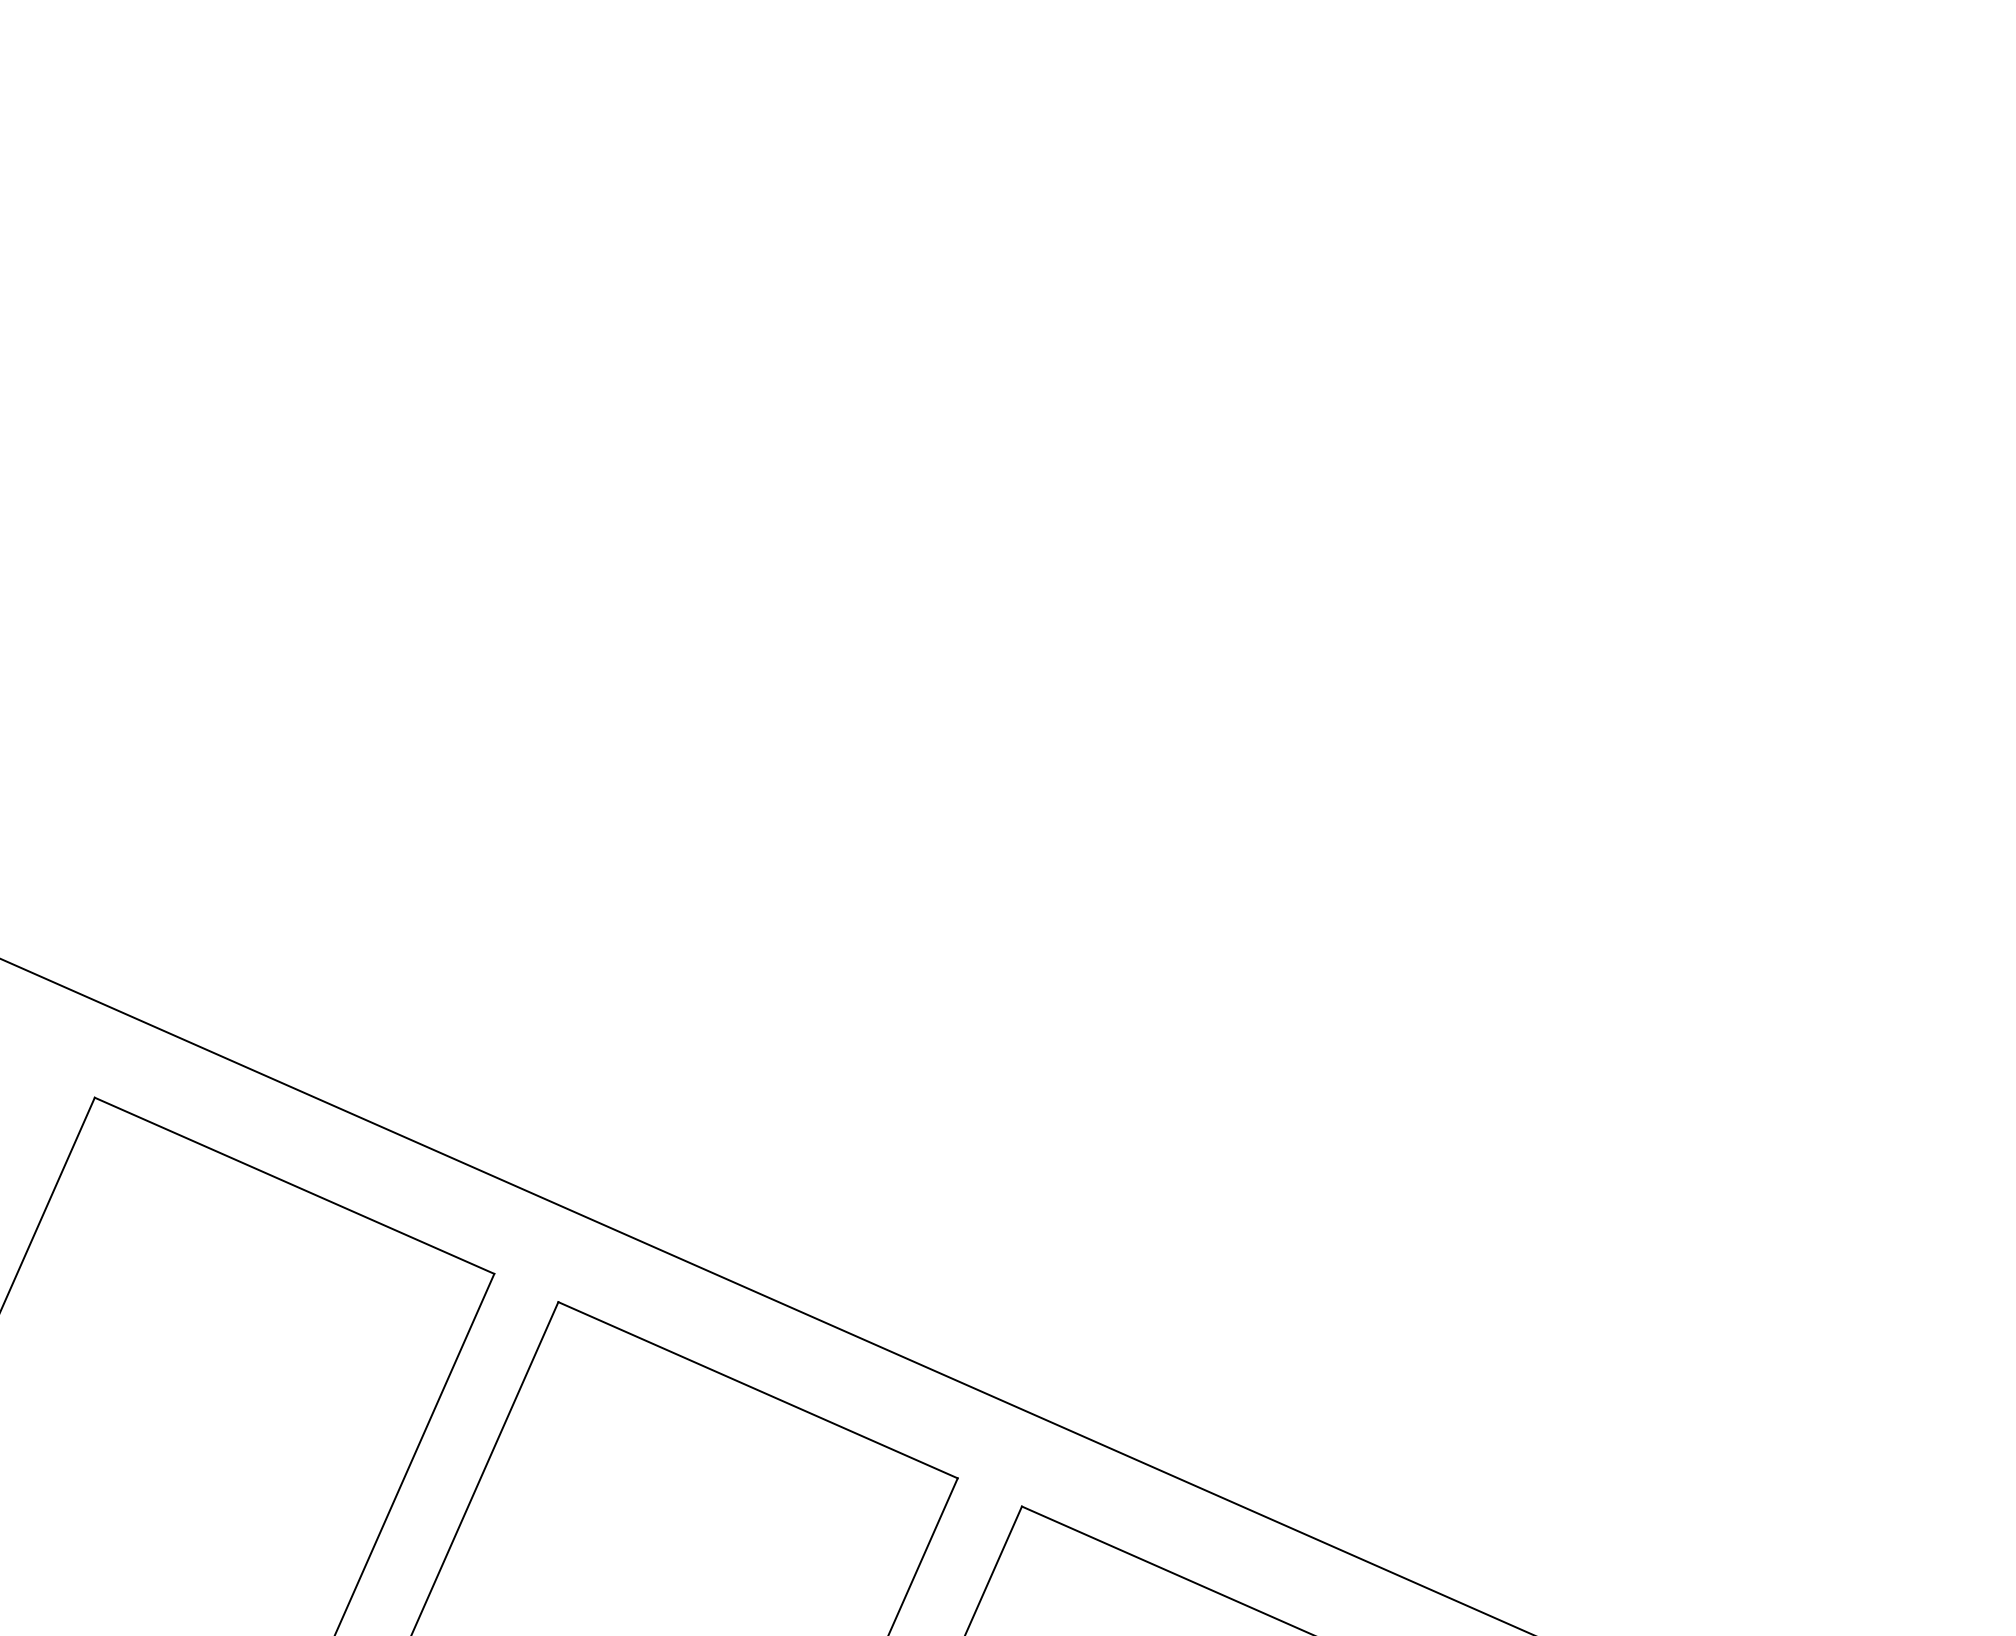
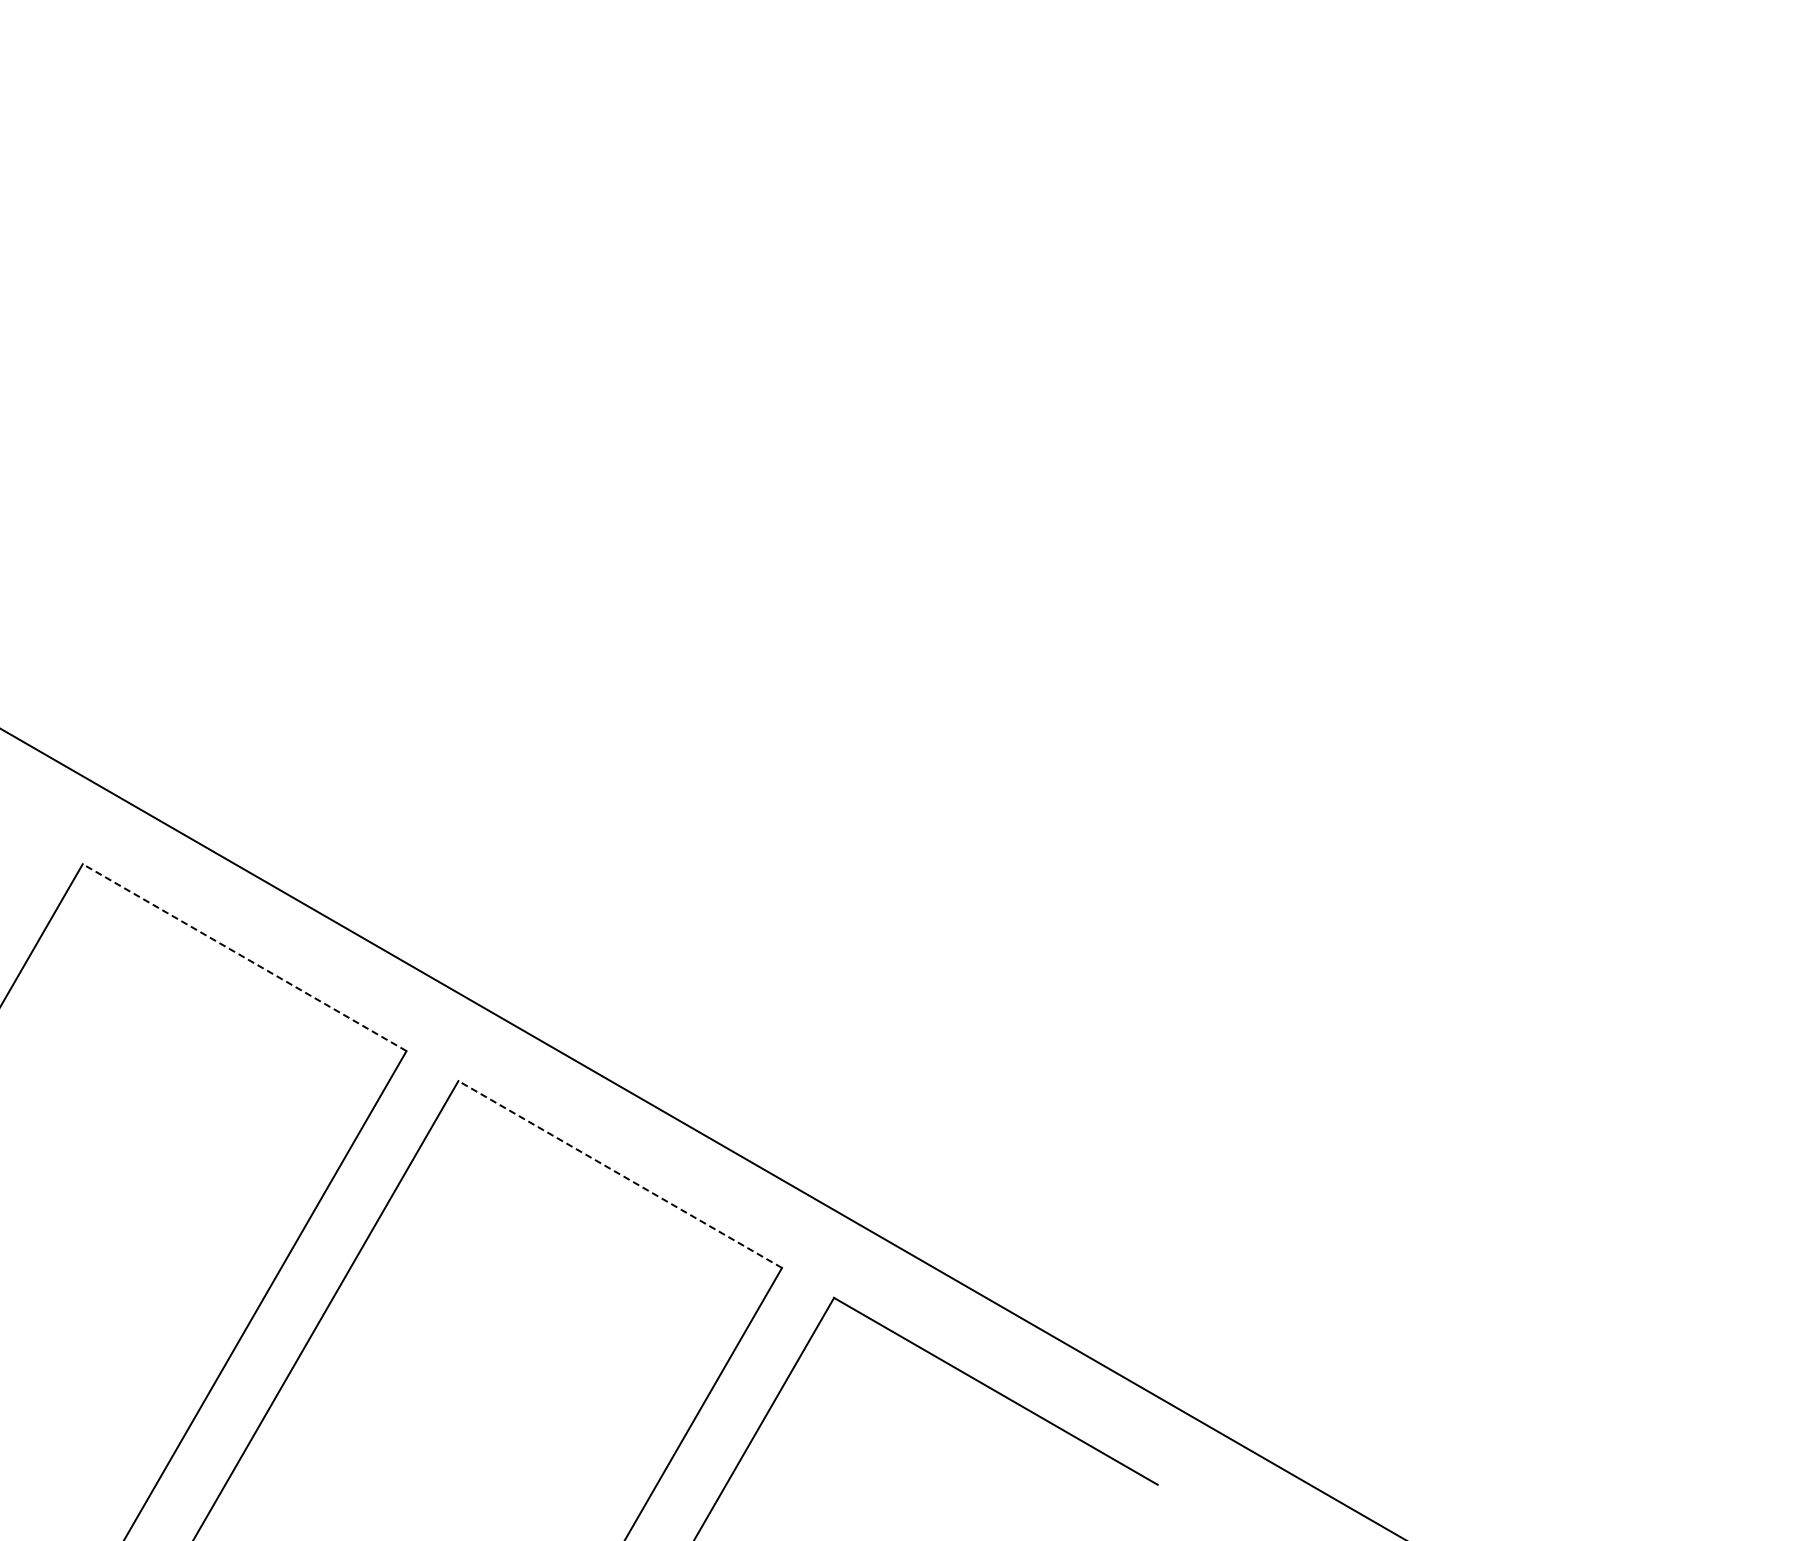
line: (294, 1185) -> (244, 957), solid -> dashed
line: (758, 1390) -> (620, 1174), solid -> dashed

